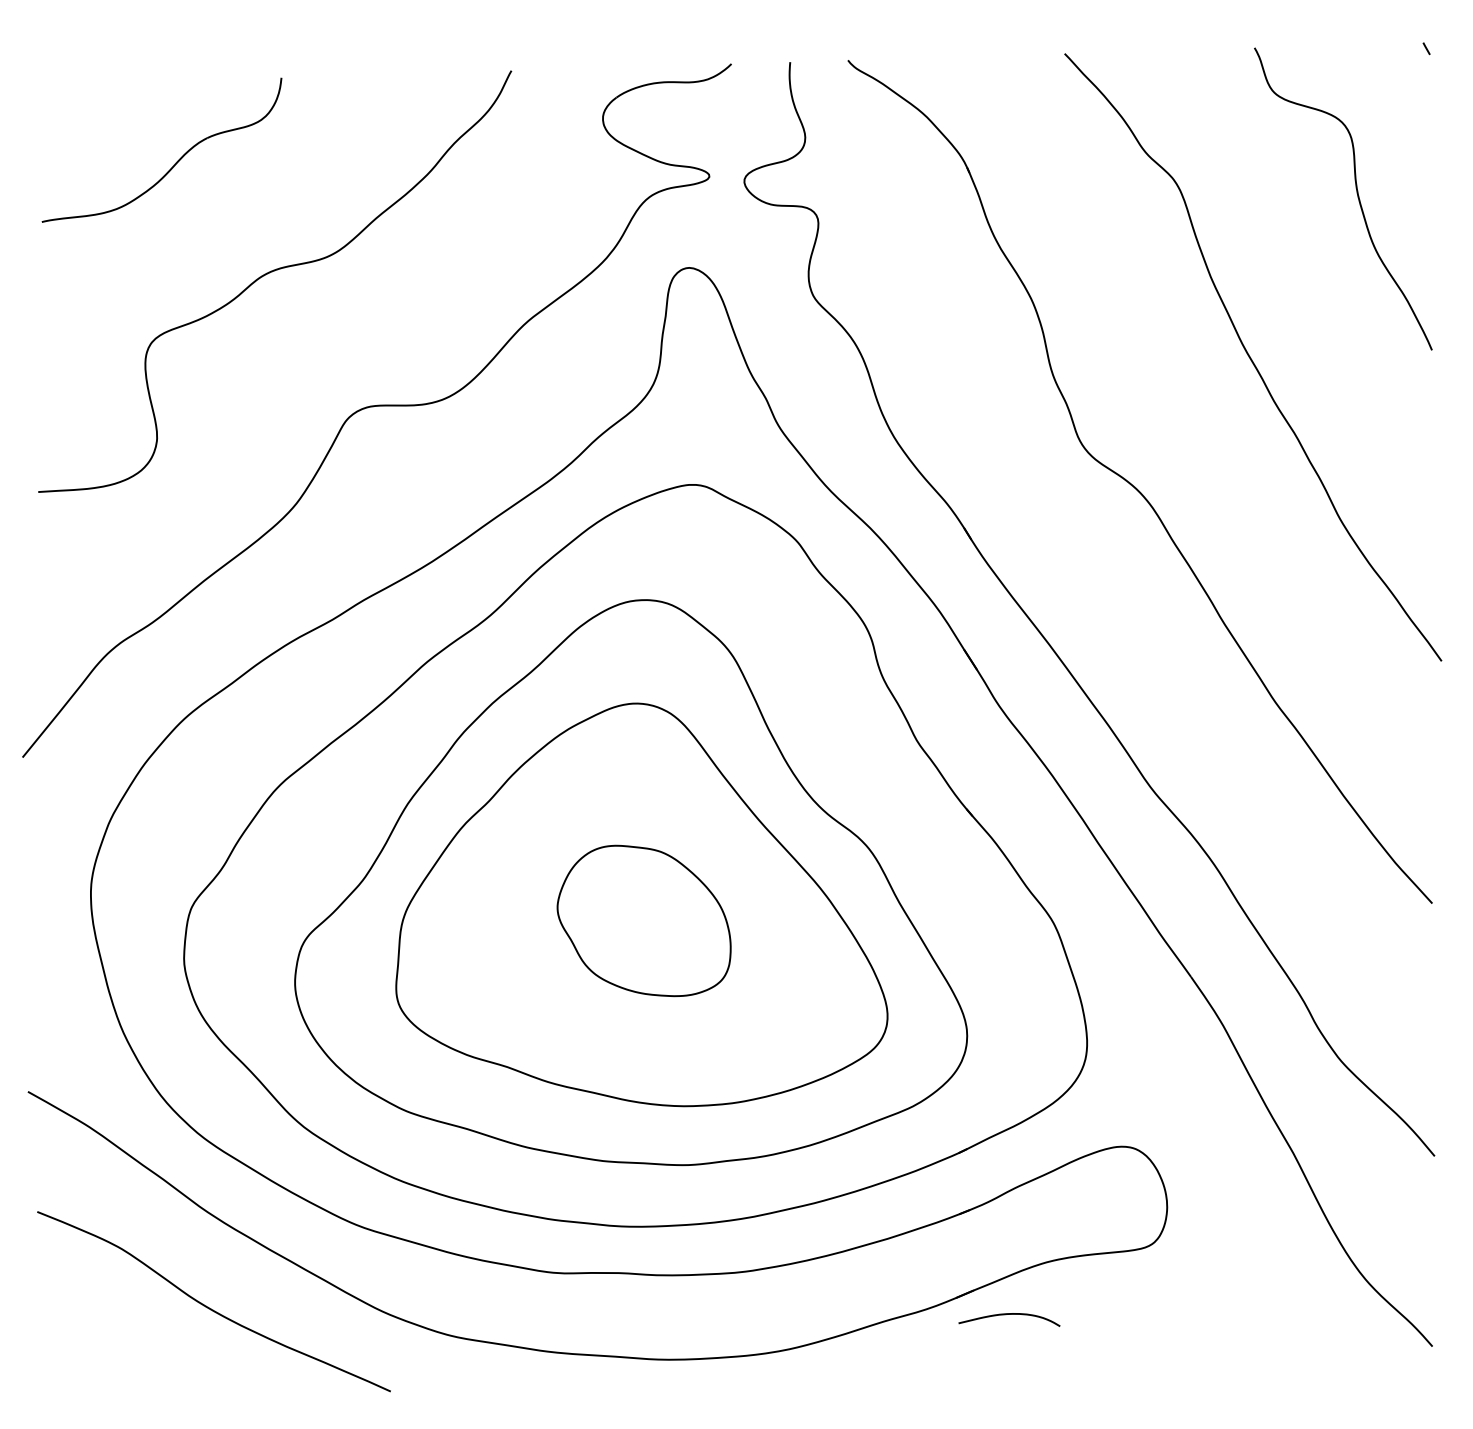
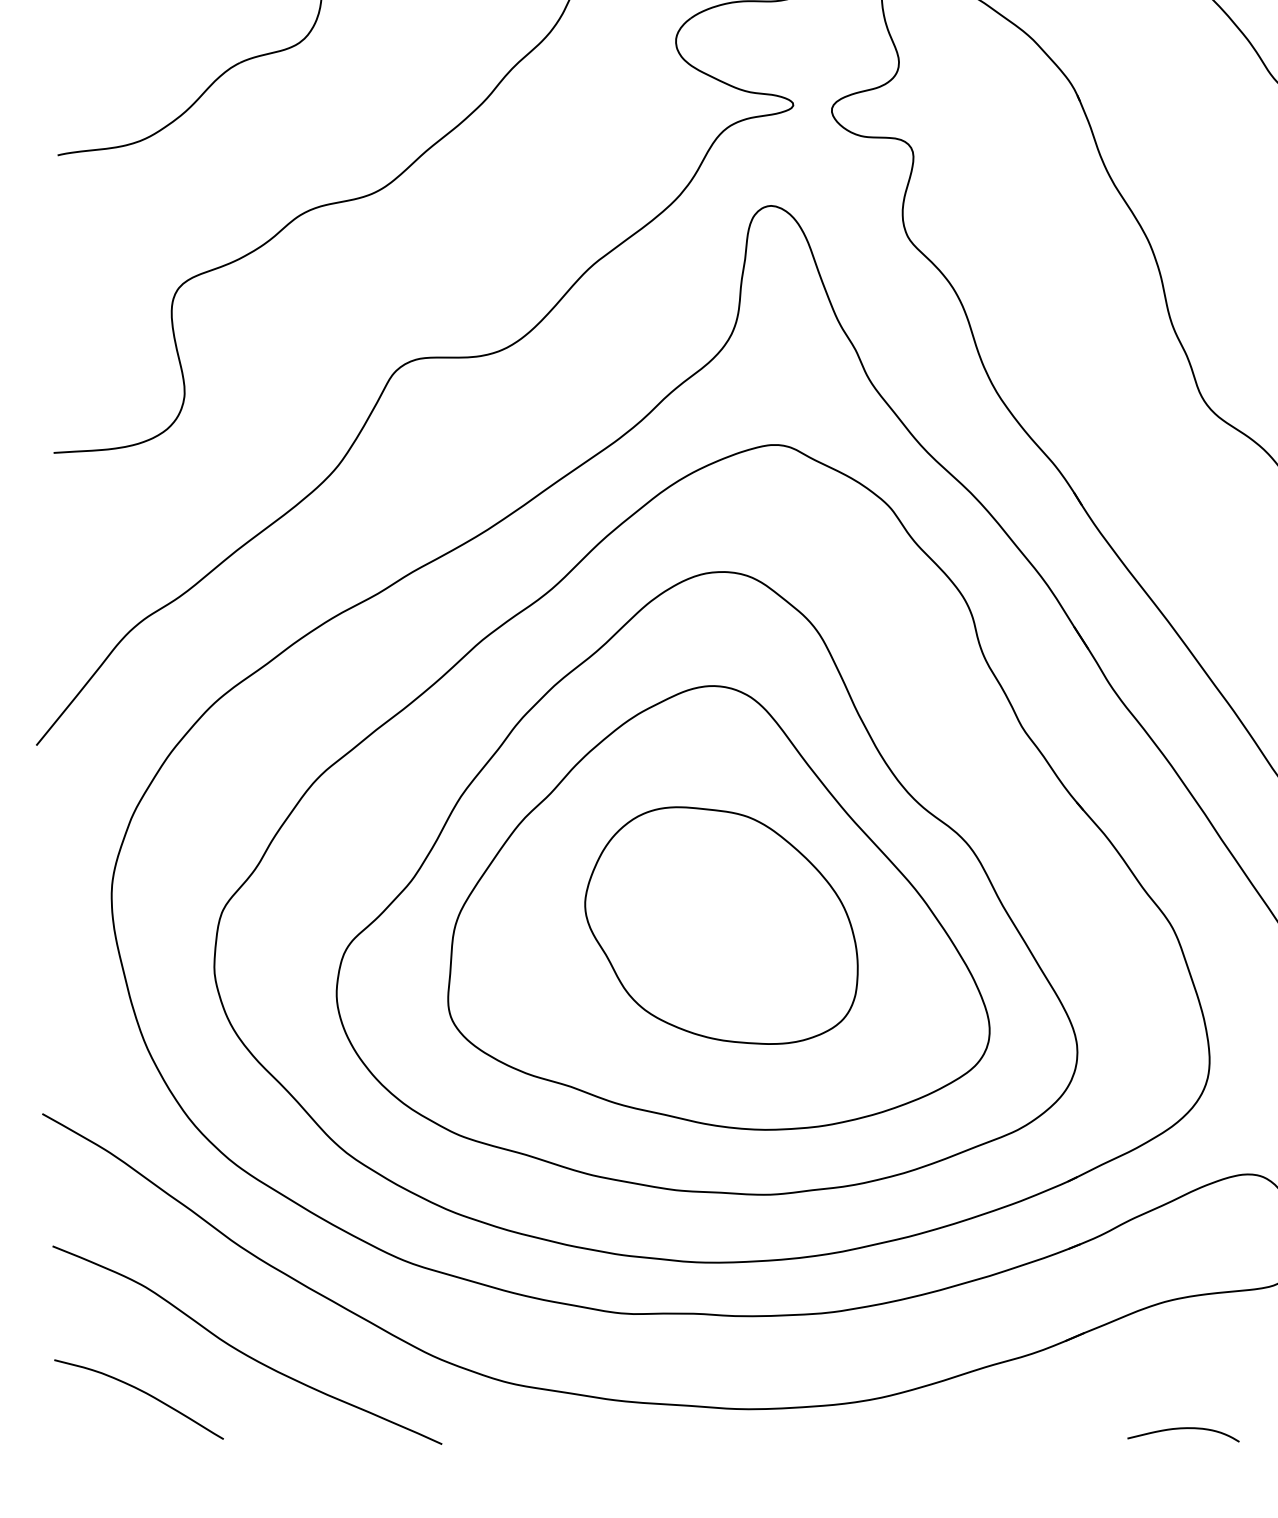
part: (643, 920) -> (720, 925), size x1.43
curve: (1009, 1314) -> (1183, 1428), moved
curve: (118, 1344) -> (142, 1392), added

